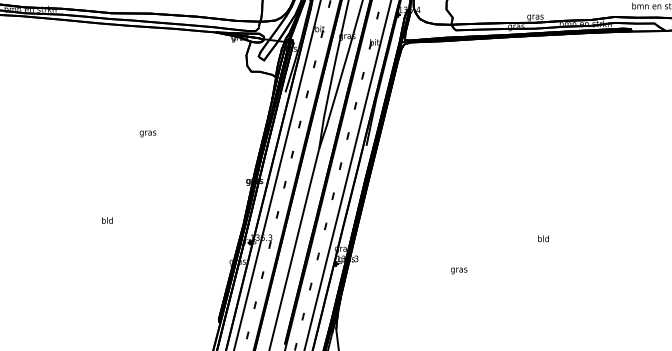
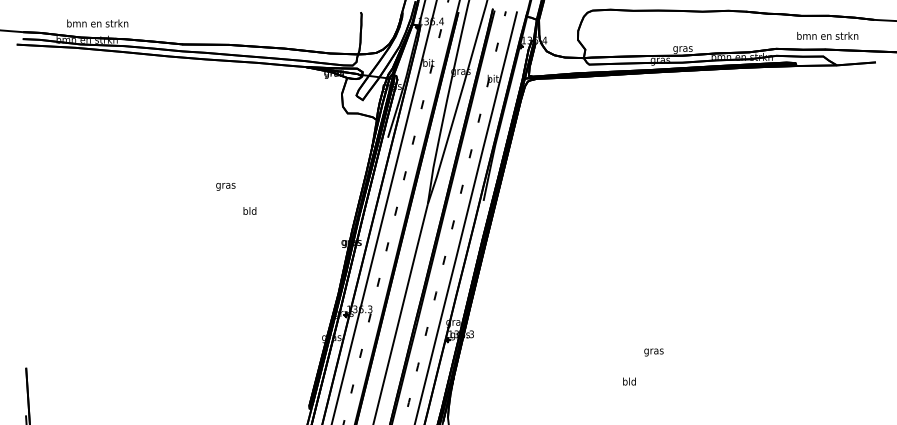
text: (107, 220) -> (249, 210), moved
text: (543, 238) -> (629, 381), moved
text: (458, 270) -> (653, 352), moved

